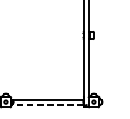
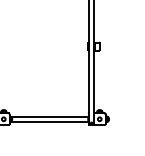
line: (47, 105) -> (49, 122), dashed -> solid

